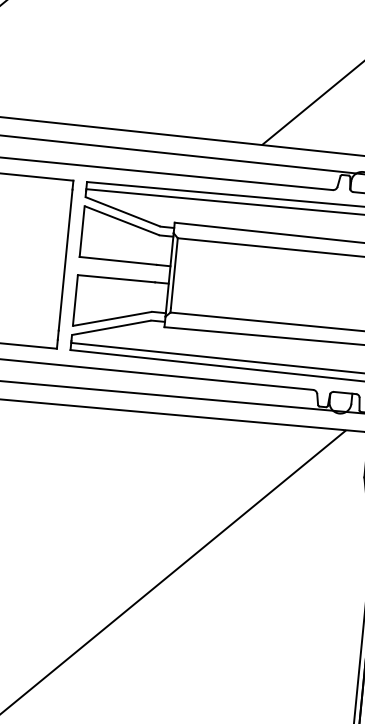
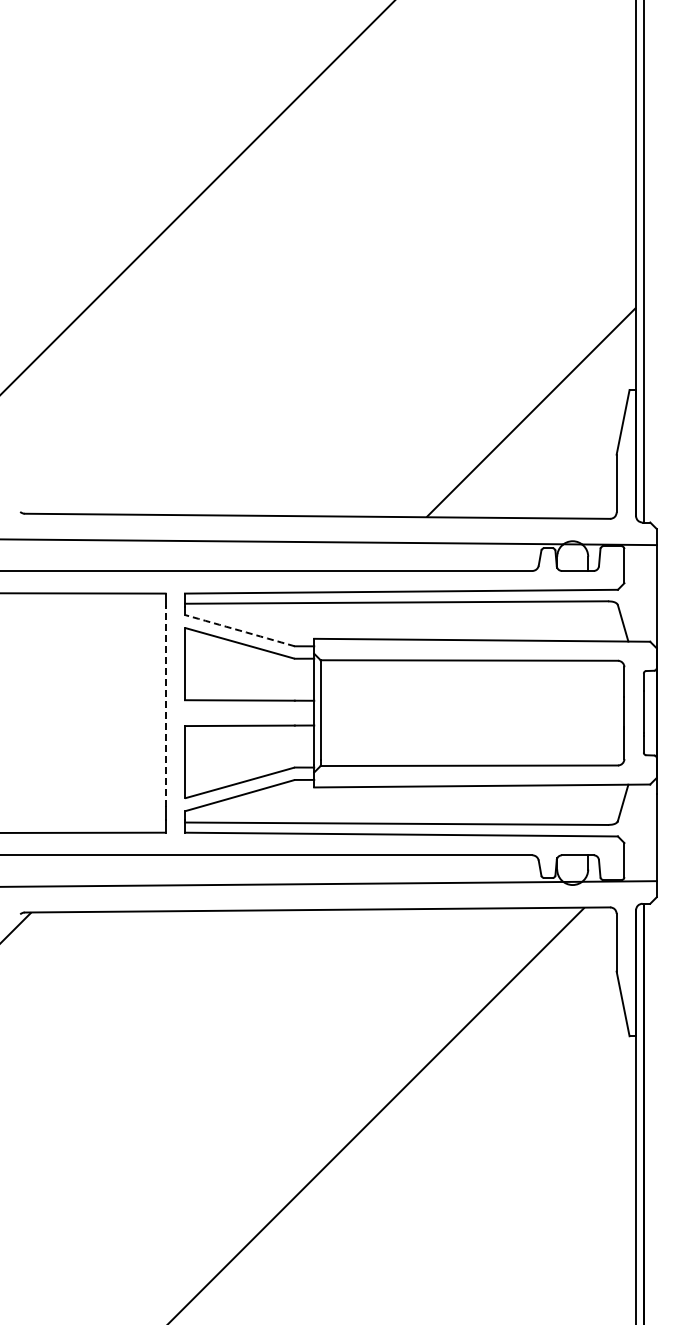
arc: (122, 211) -> (239, 630), solid -> dashed
line: (65, 260) -> (165, 706), solid -> dashed

